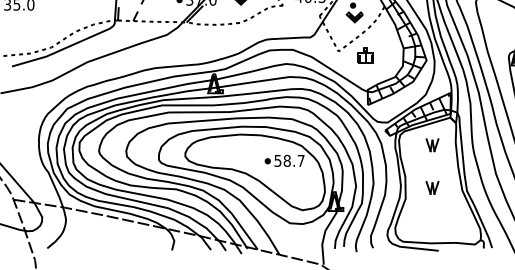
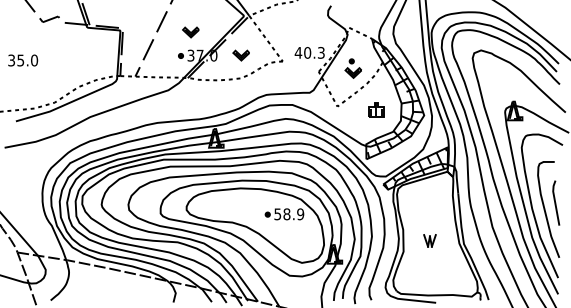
part: (366, 55) -> (376, 109), moved
part: (432, 144) -> (429, 198), removed
text: (301, 161) -> (300, 214), 58.7 -> 58.9

